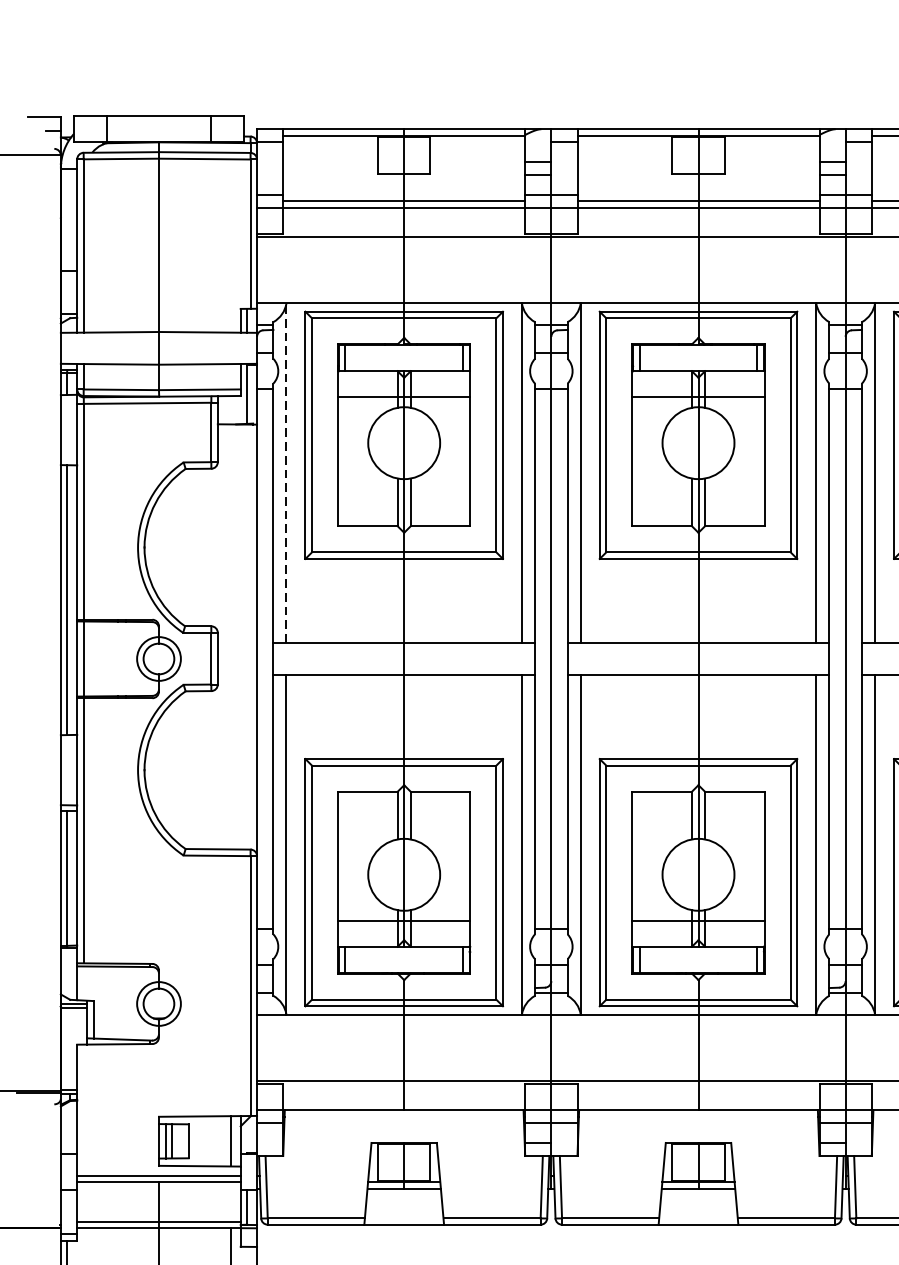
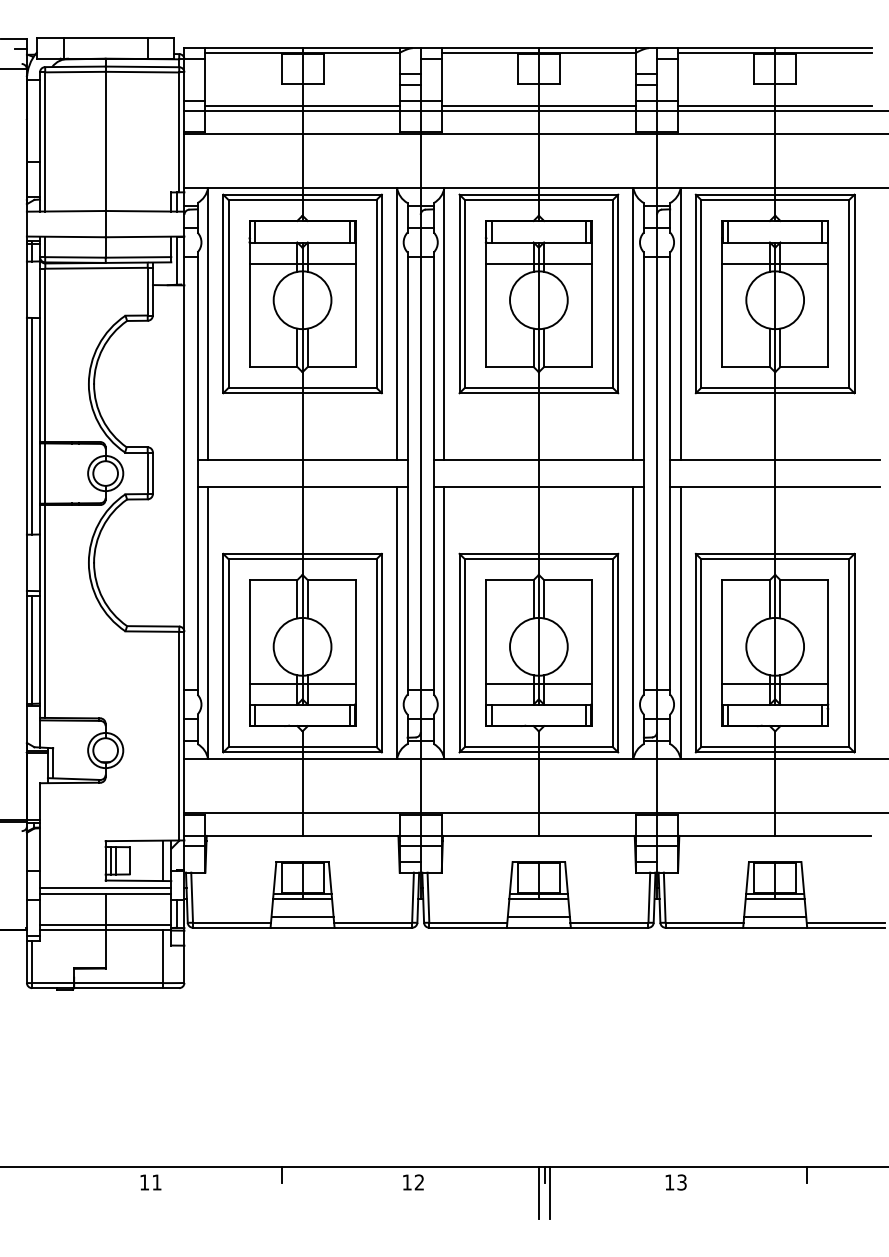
line: (287, 472) -> (208, 323), dashed -> solid
line: (404, 1211) -> (302, 917), added
line: (698, 1211) -> (538, 917), added

